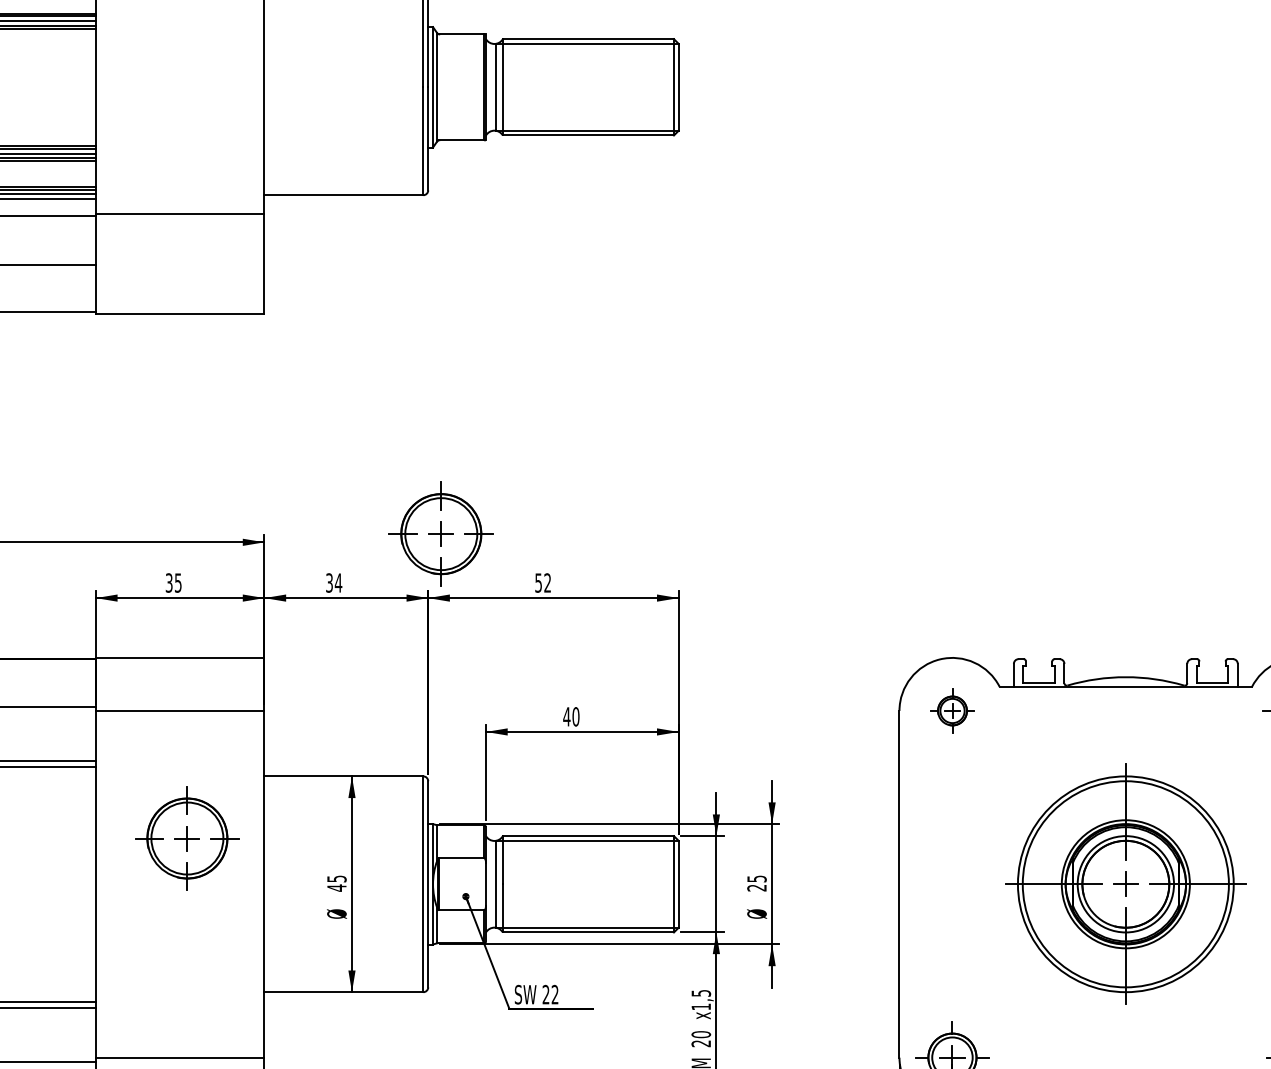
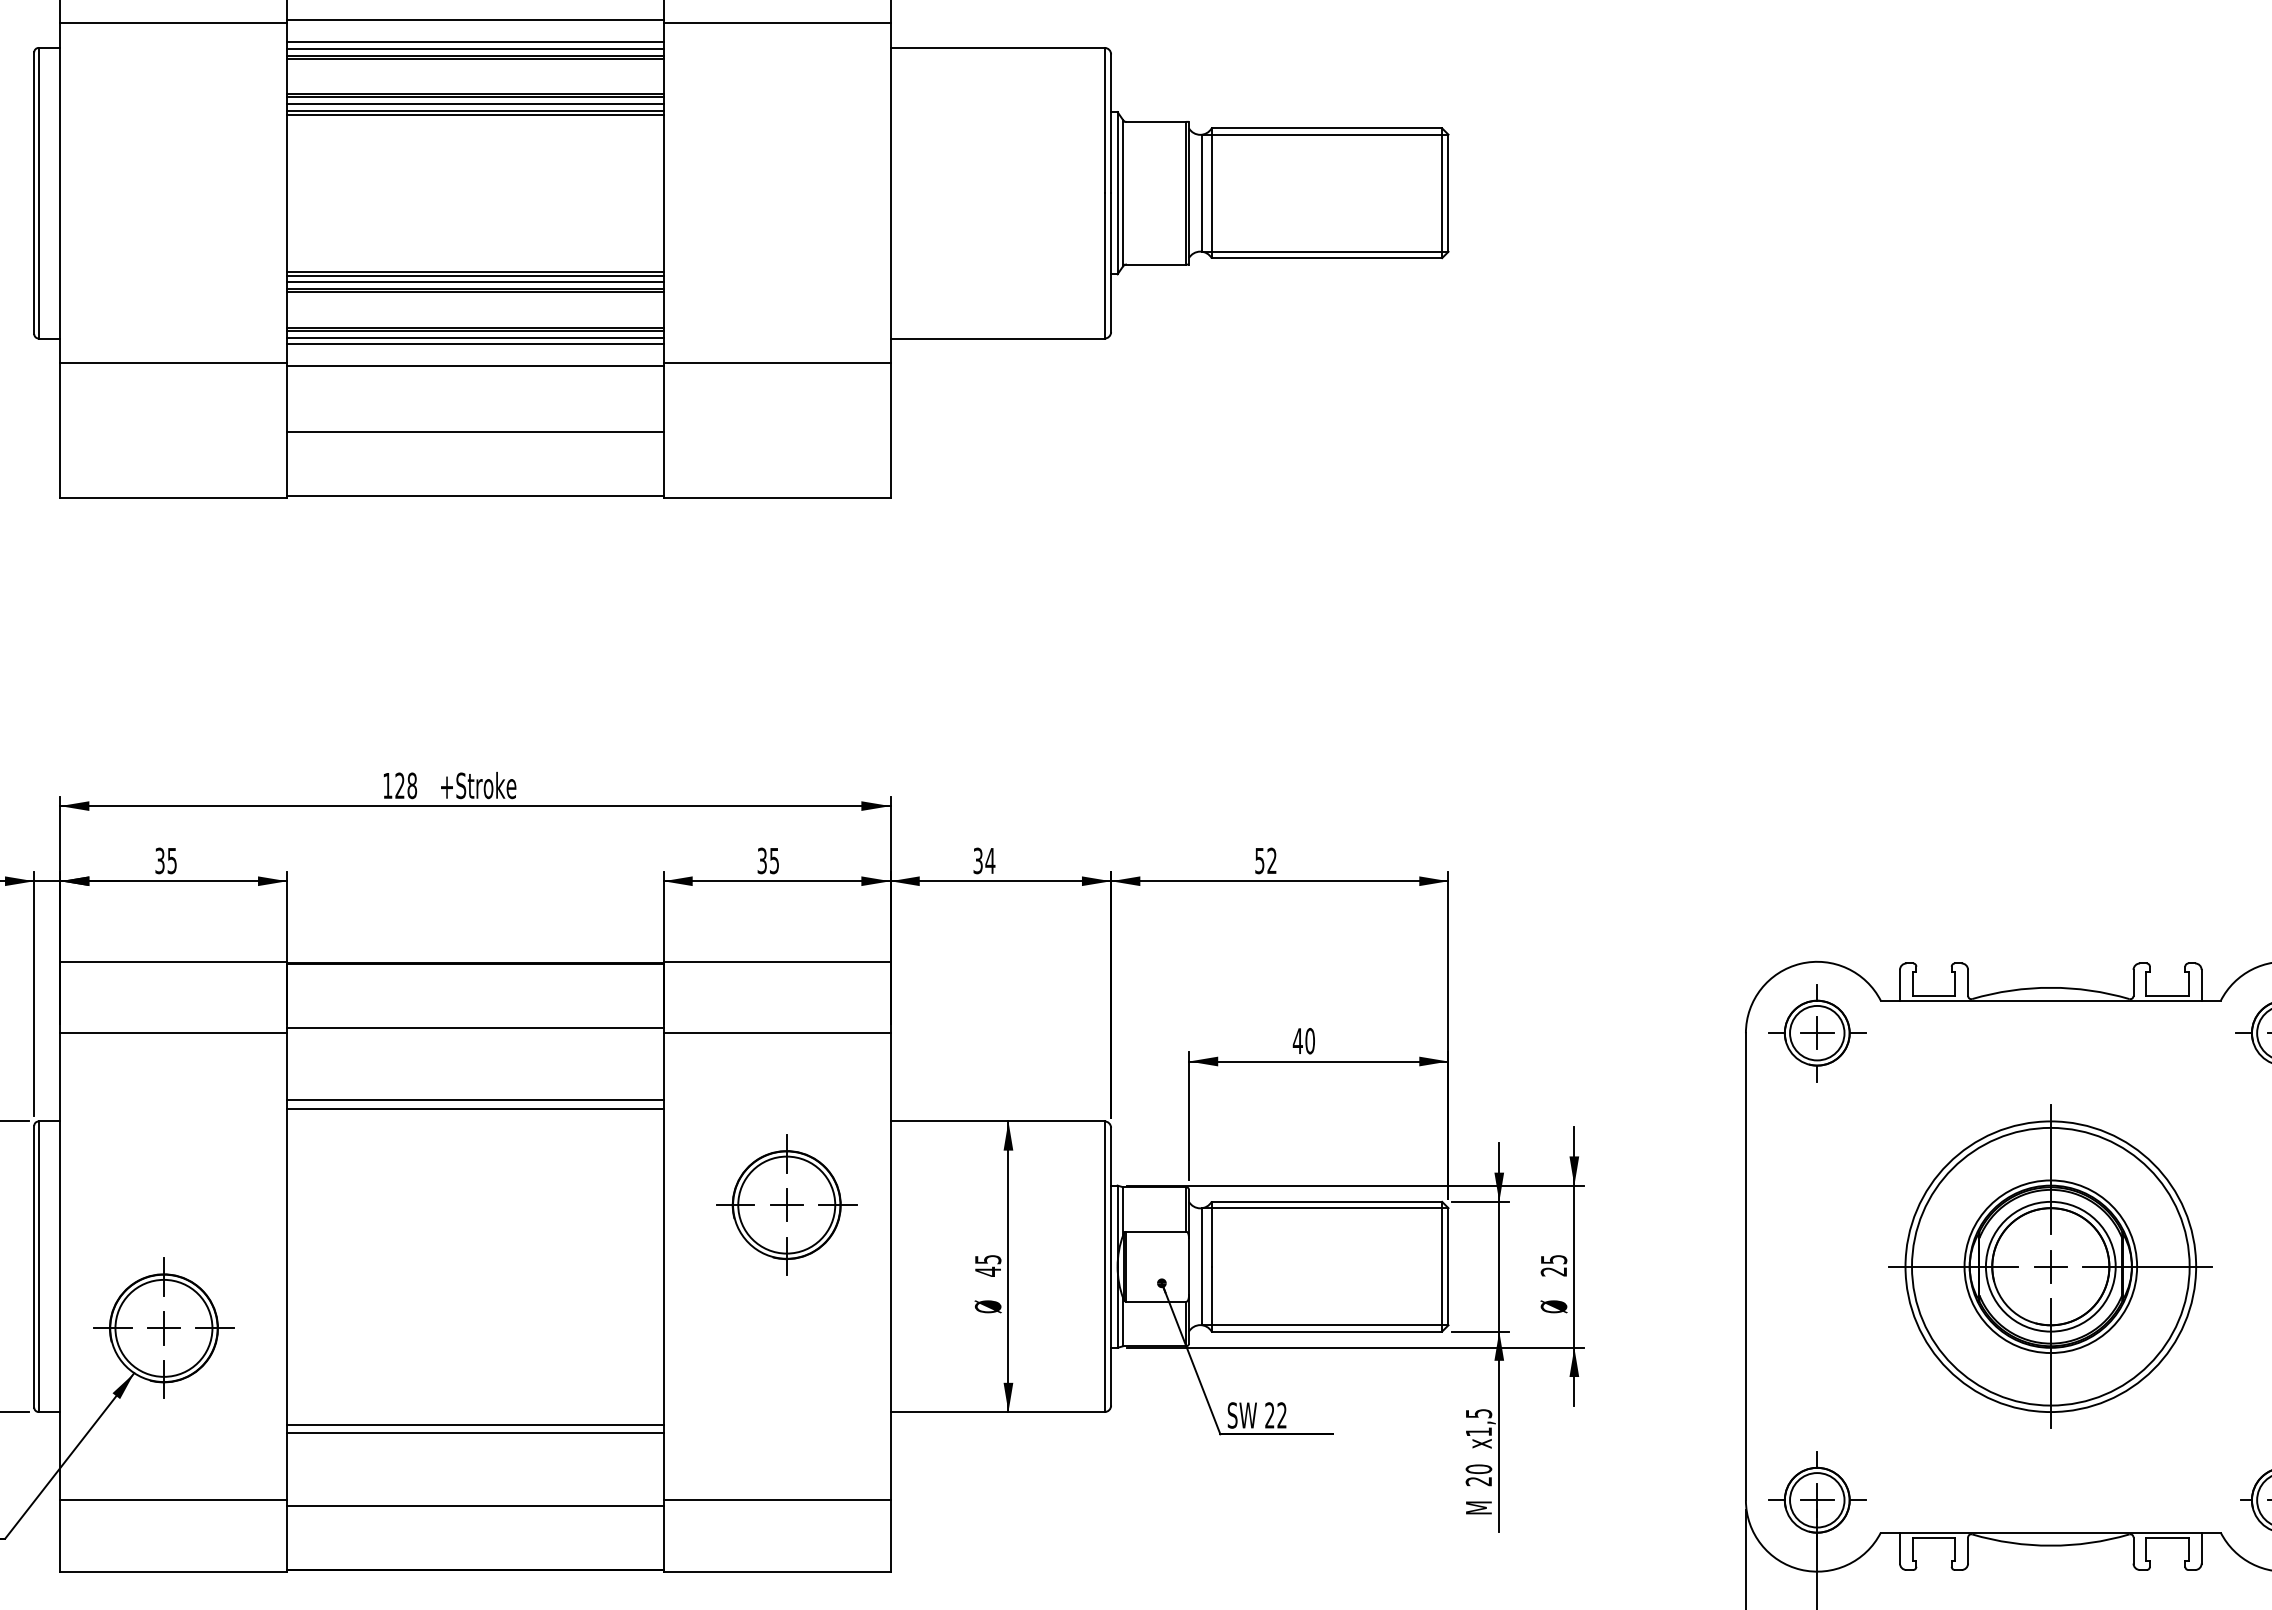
part: (441, 533) -> (1128, 794), removed
part: (952, 711) -> (1817, 1033), size x1.67

